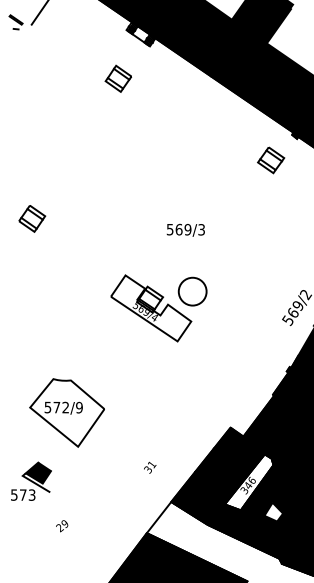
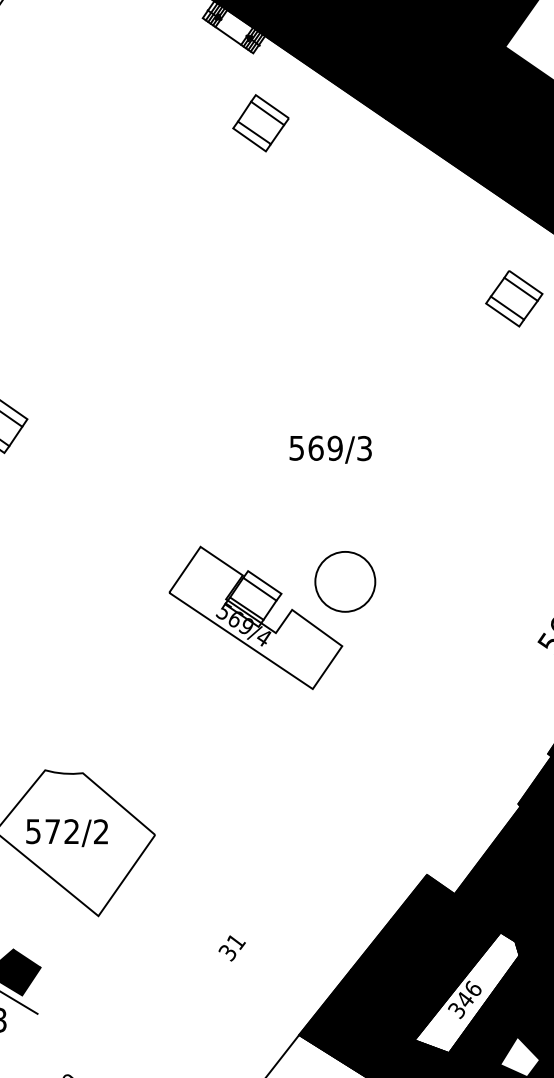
part: (118, 78) -> (260, 122), moved
text: (79, 407) -> (101, 831), 572/9 -> 572/2
text: (150, 467) -> (232, 947), moved

